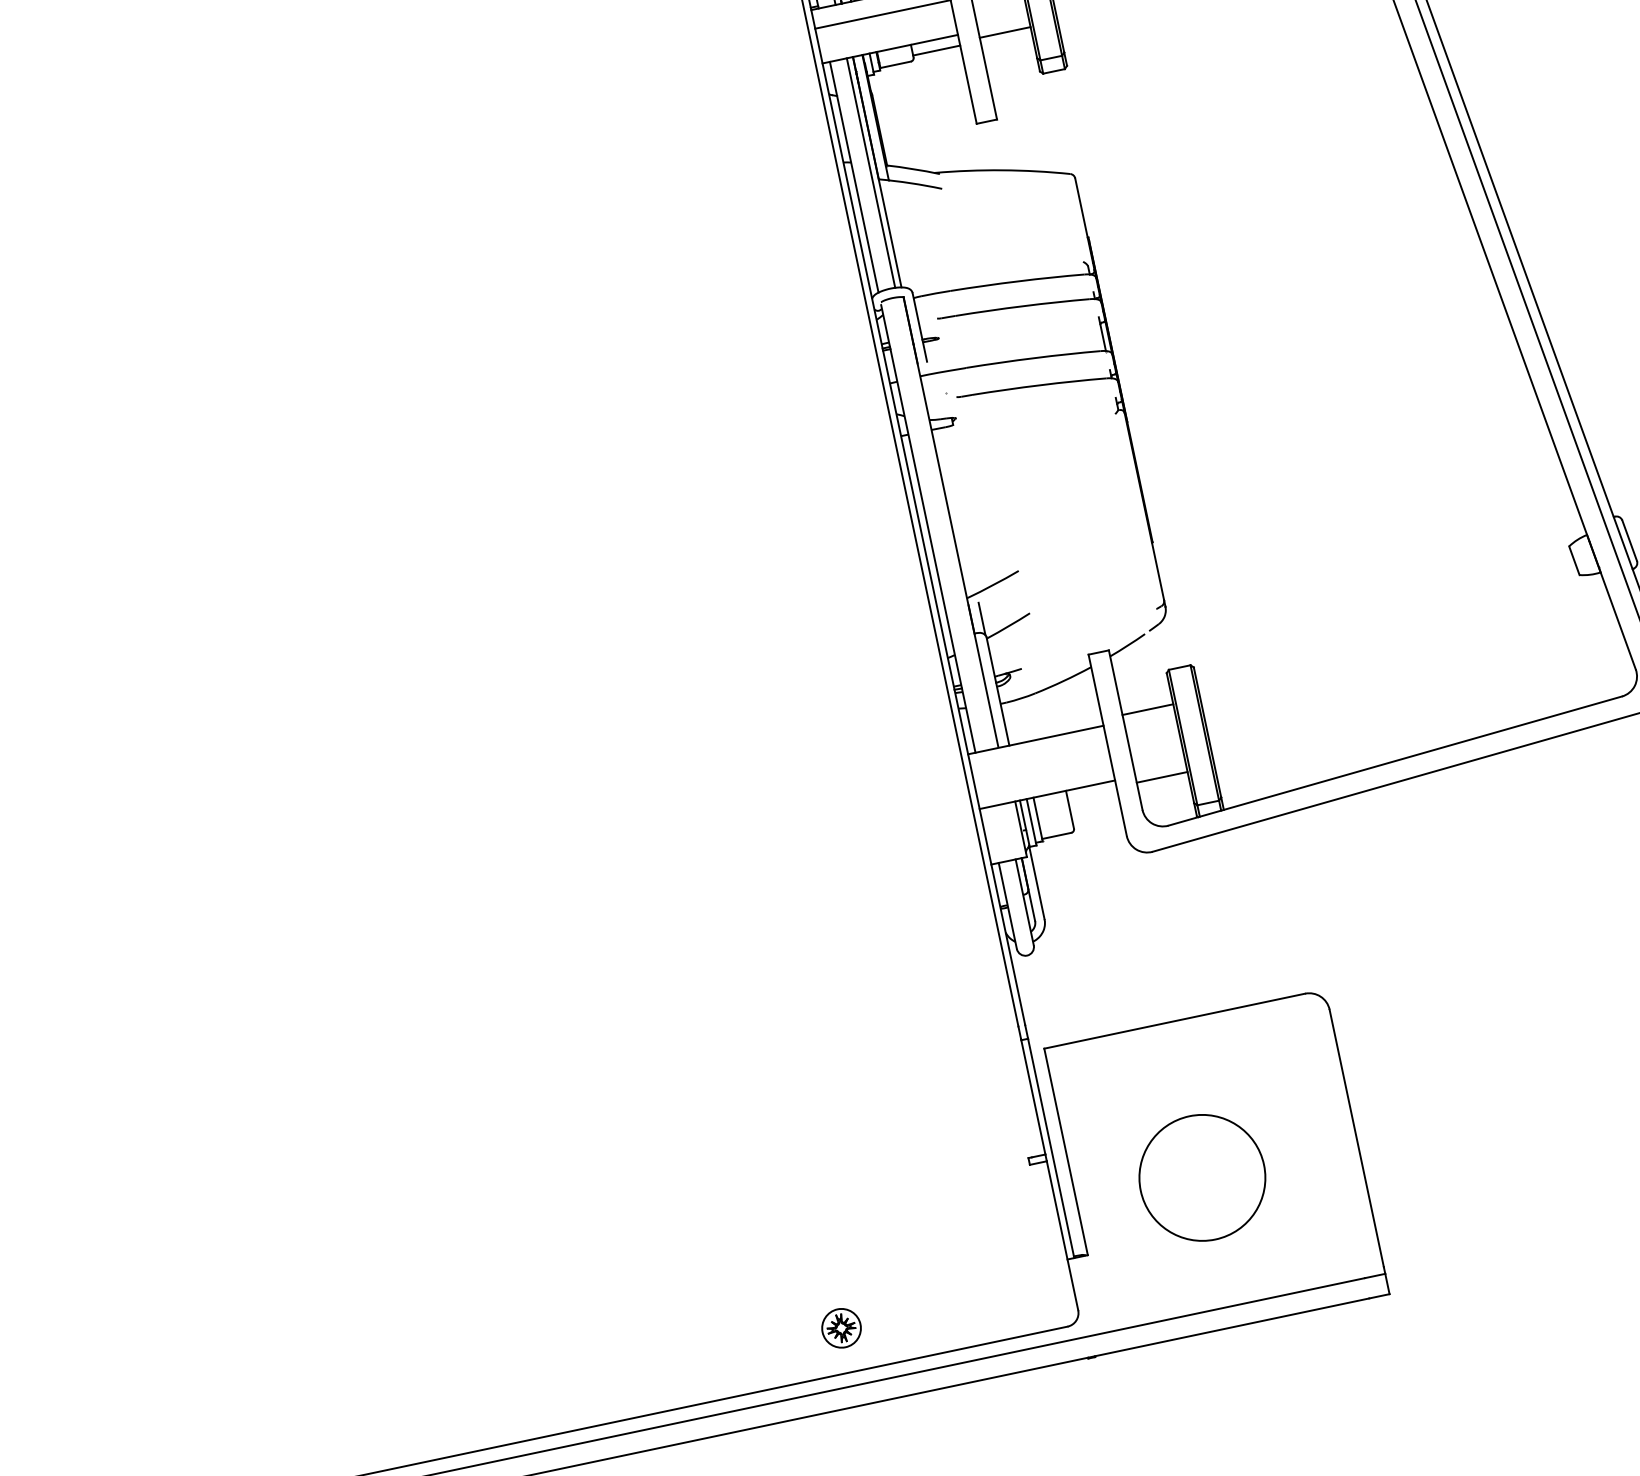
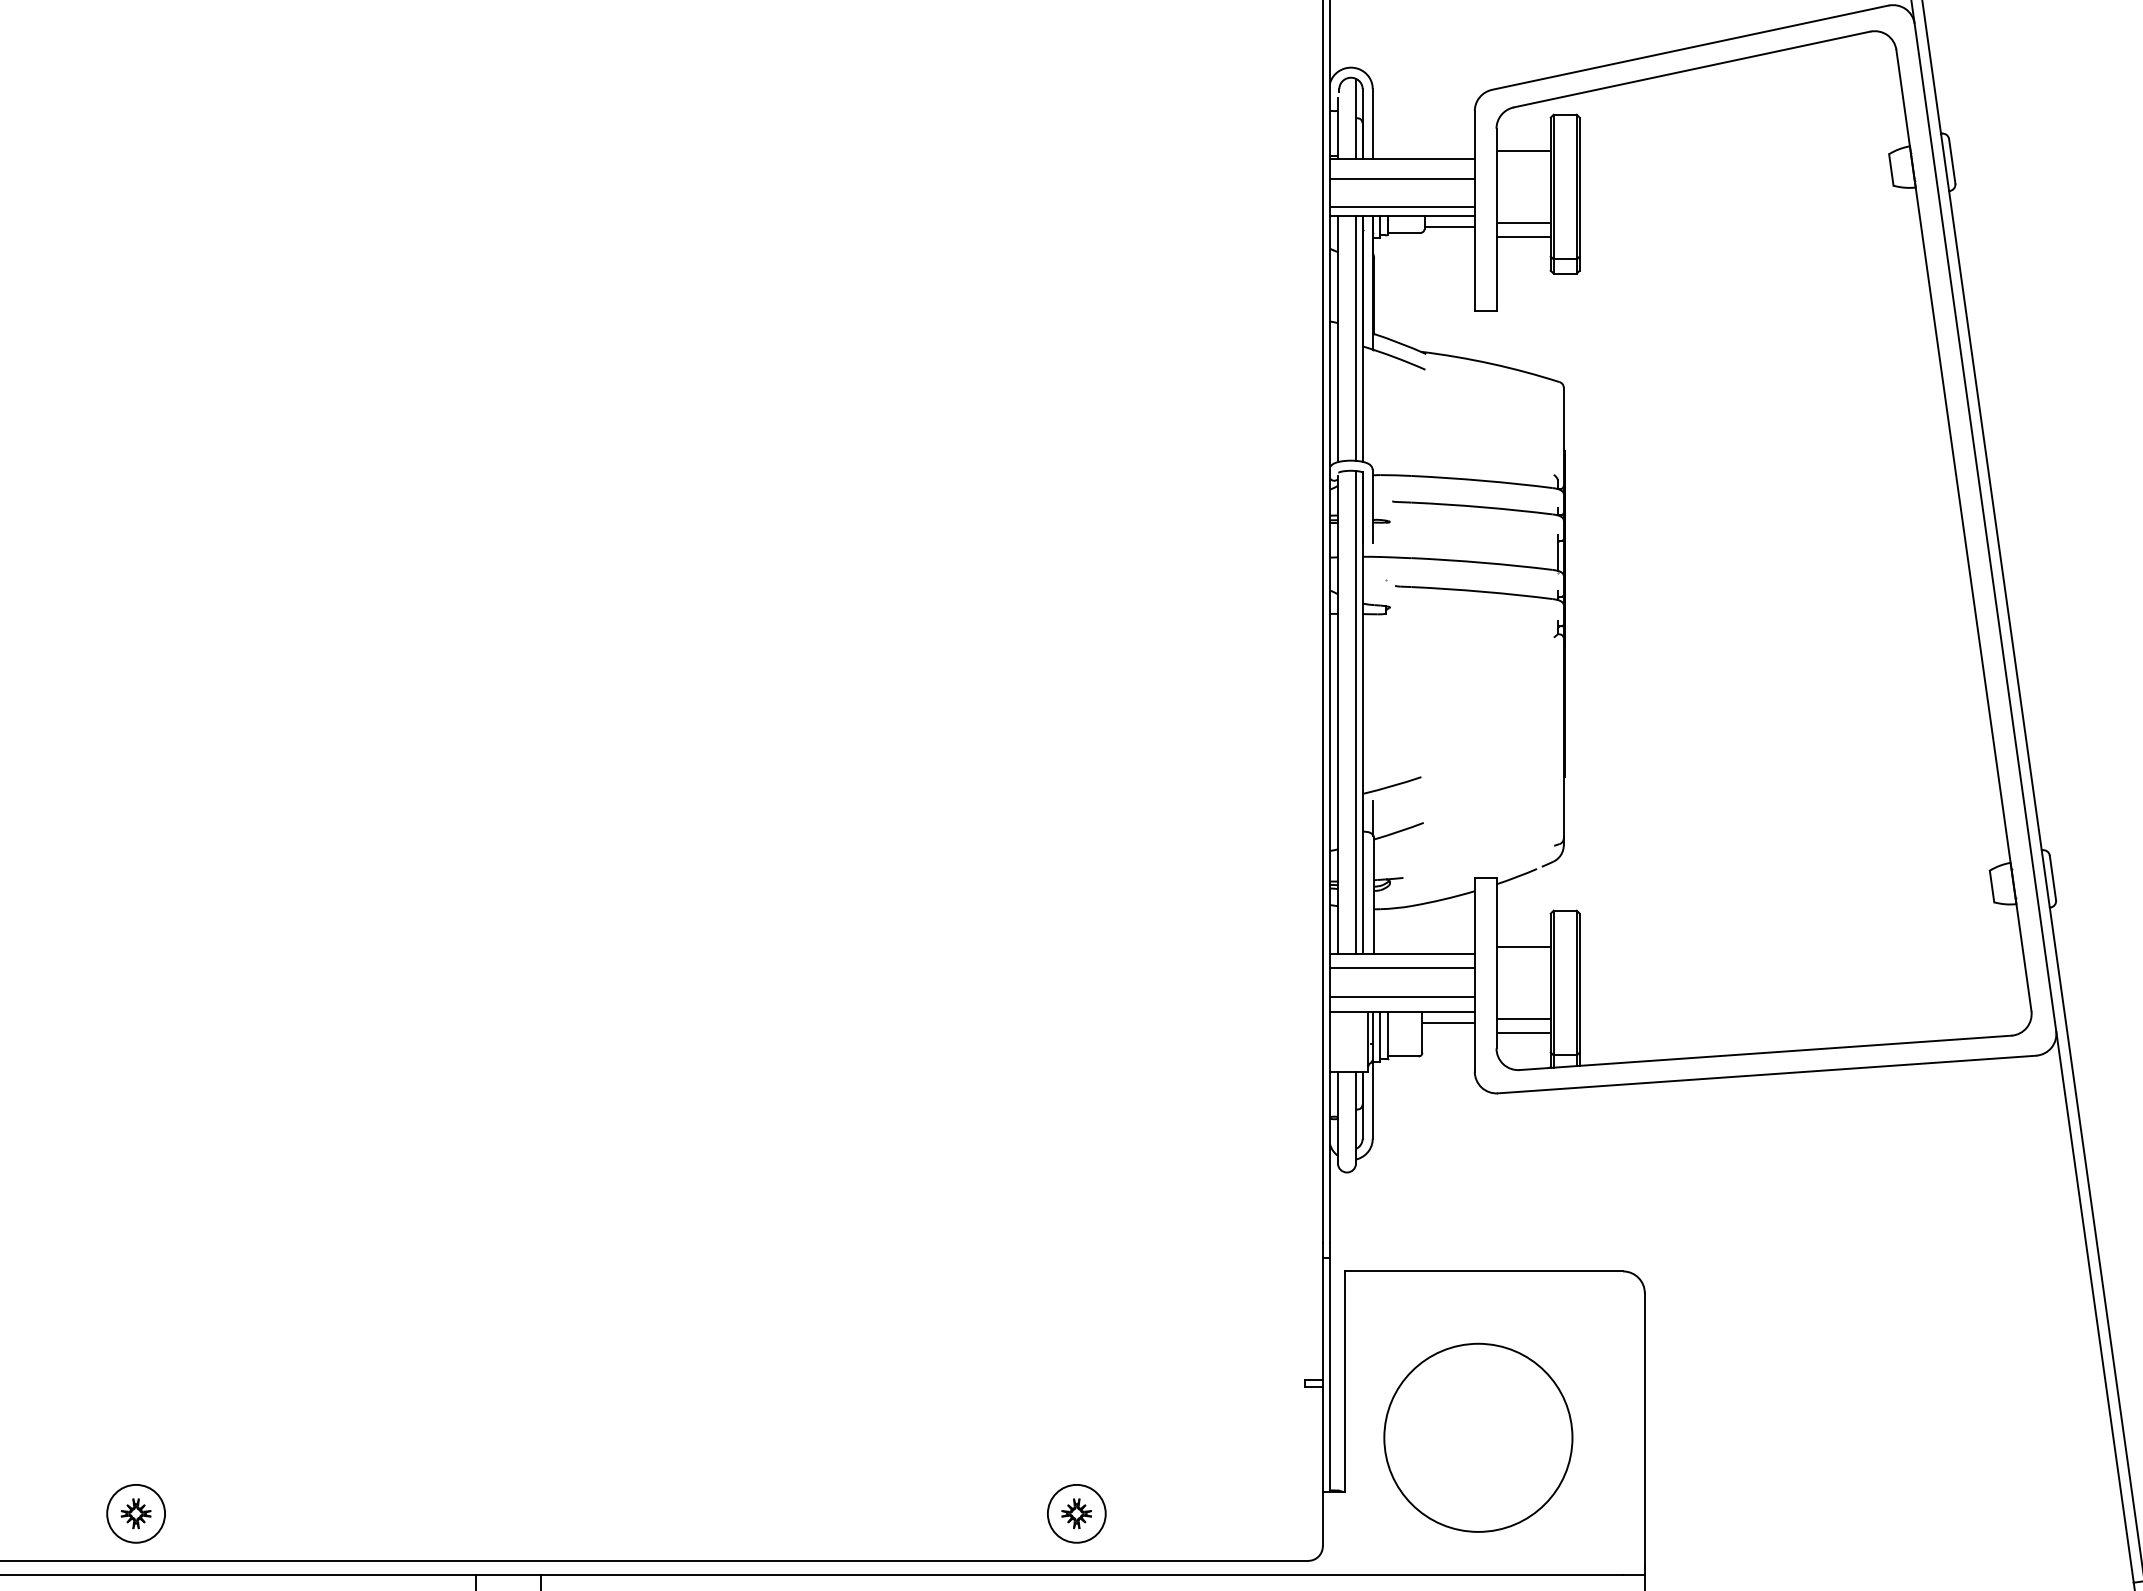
line: (888, 41) -> (1402, 207), added
line: (1007, 45) -> (1523, 237), added
line: (945, 523) -> (1356, 712), added
line: (1038, 753) -> (1402, 968), added
line: (1044, 780) -> (1402, 997), added
line: (1164, 790) -> (1523, 1033), added
line: (1092, 795) -> (1448, 1022), added
circle: (1202, 1177) -> (1478, 1437), size x1.43
circle: (841, 1328) -> (1076, 1513), size x1.43

